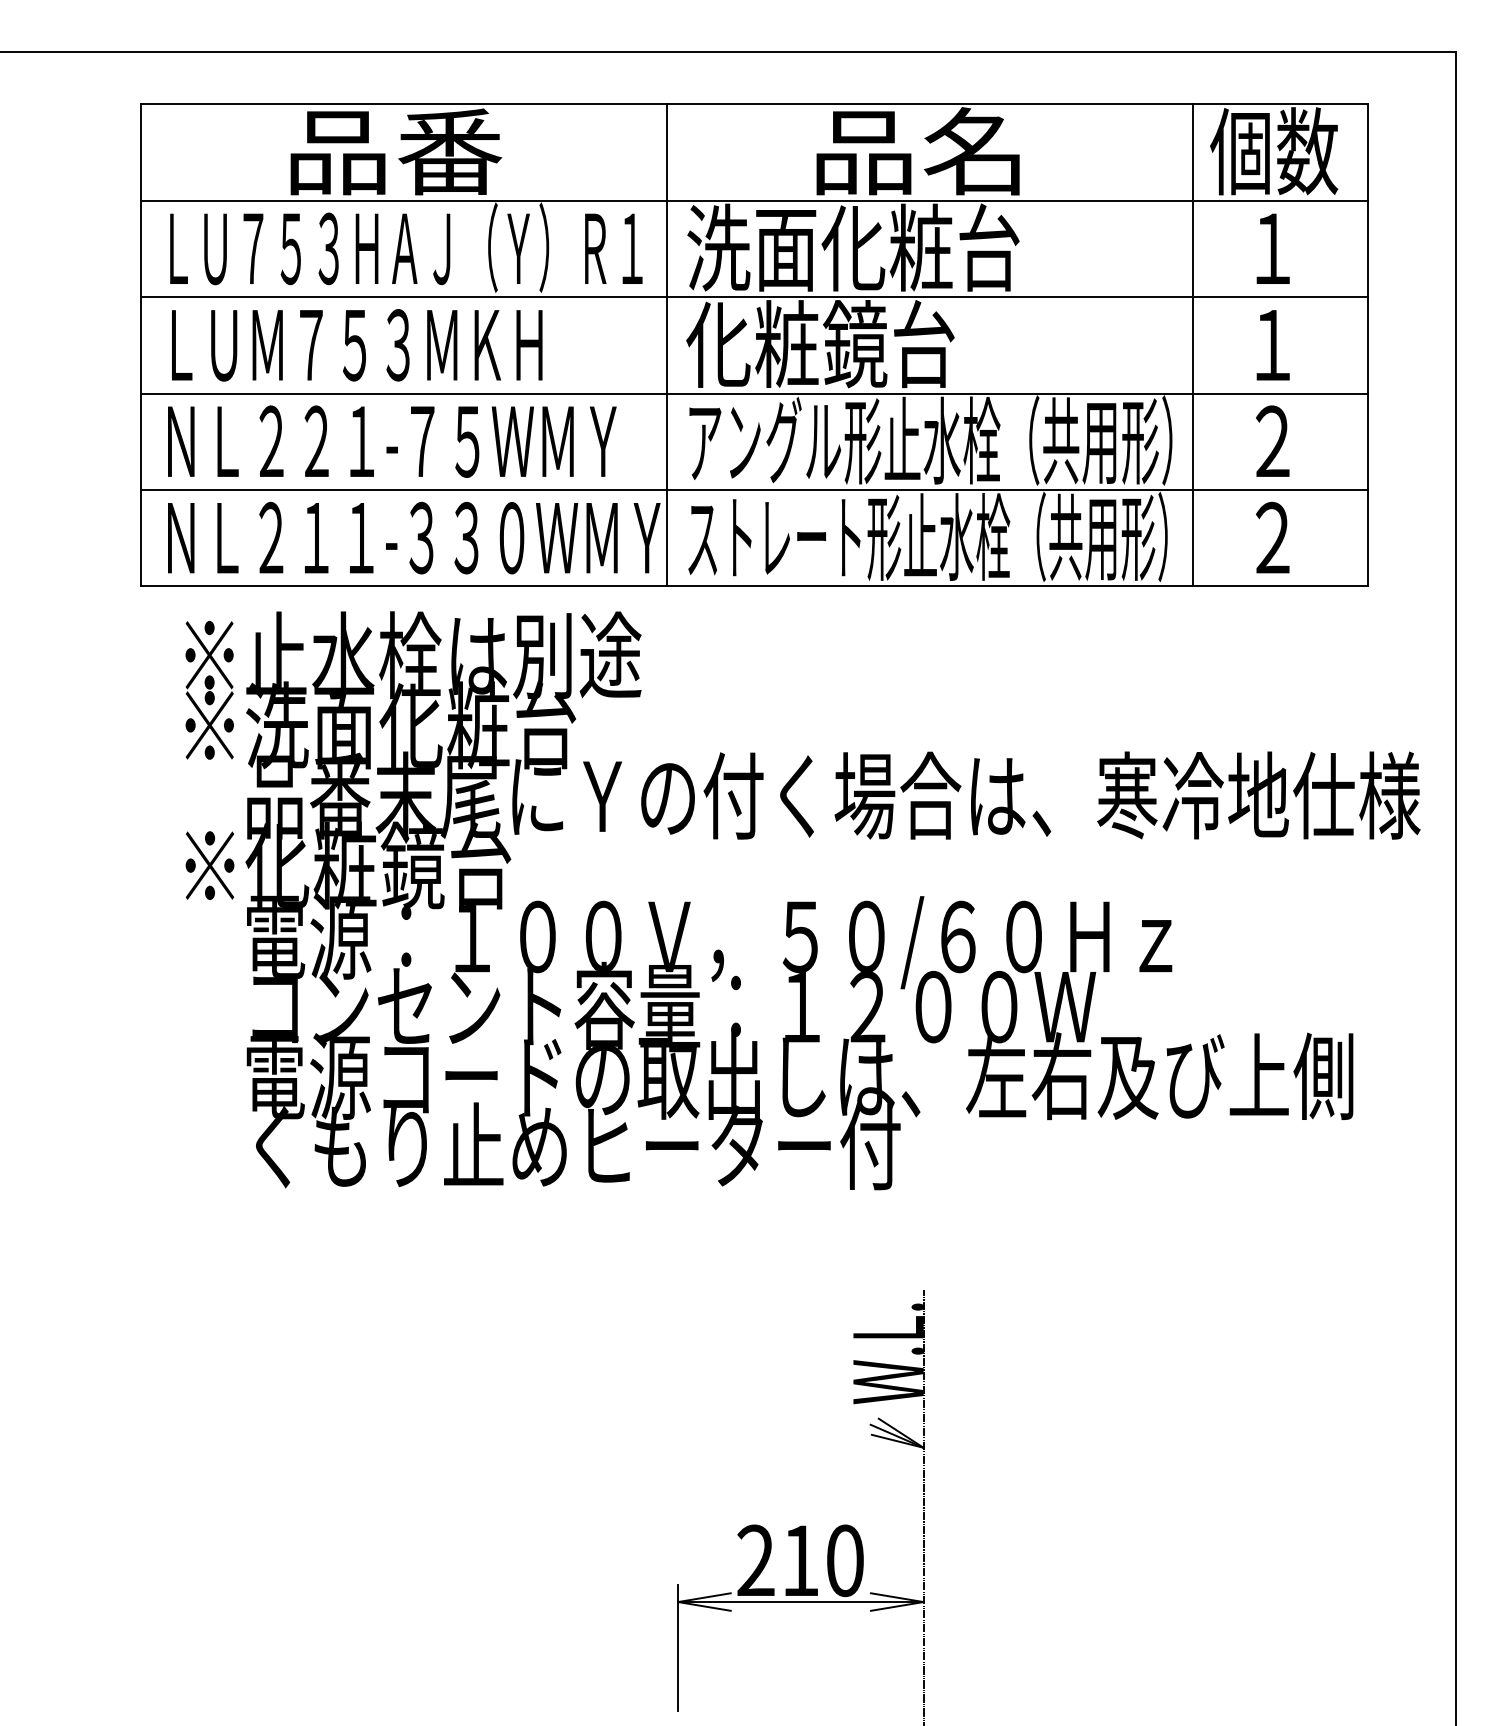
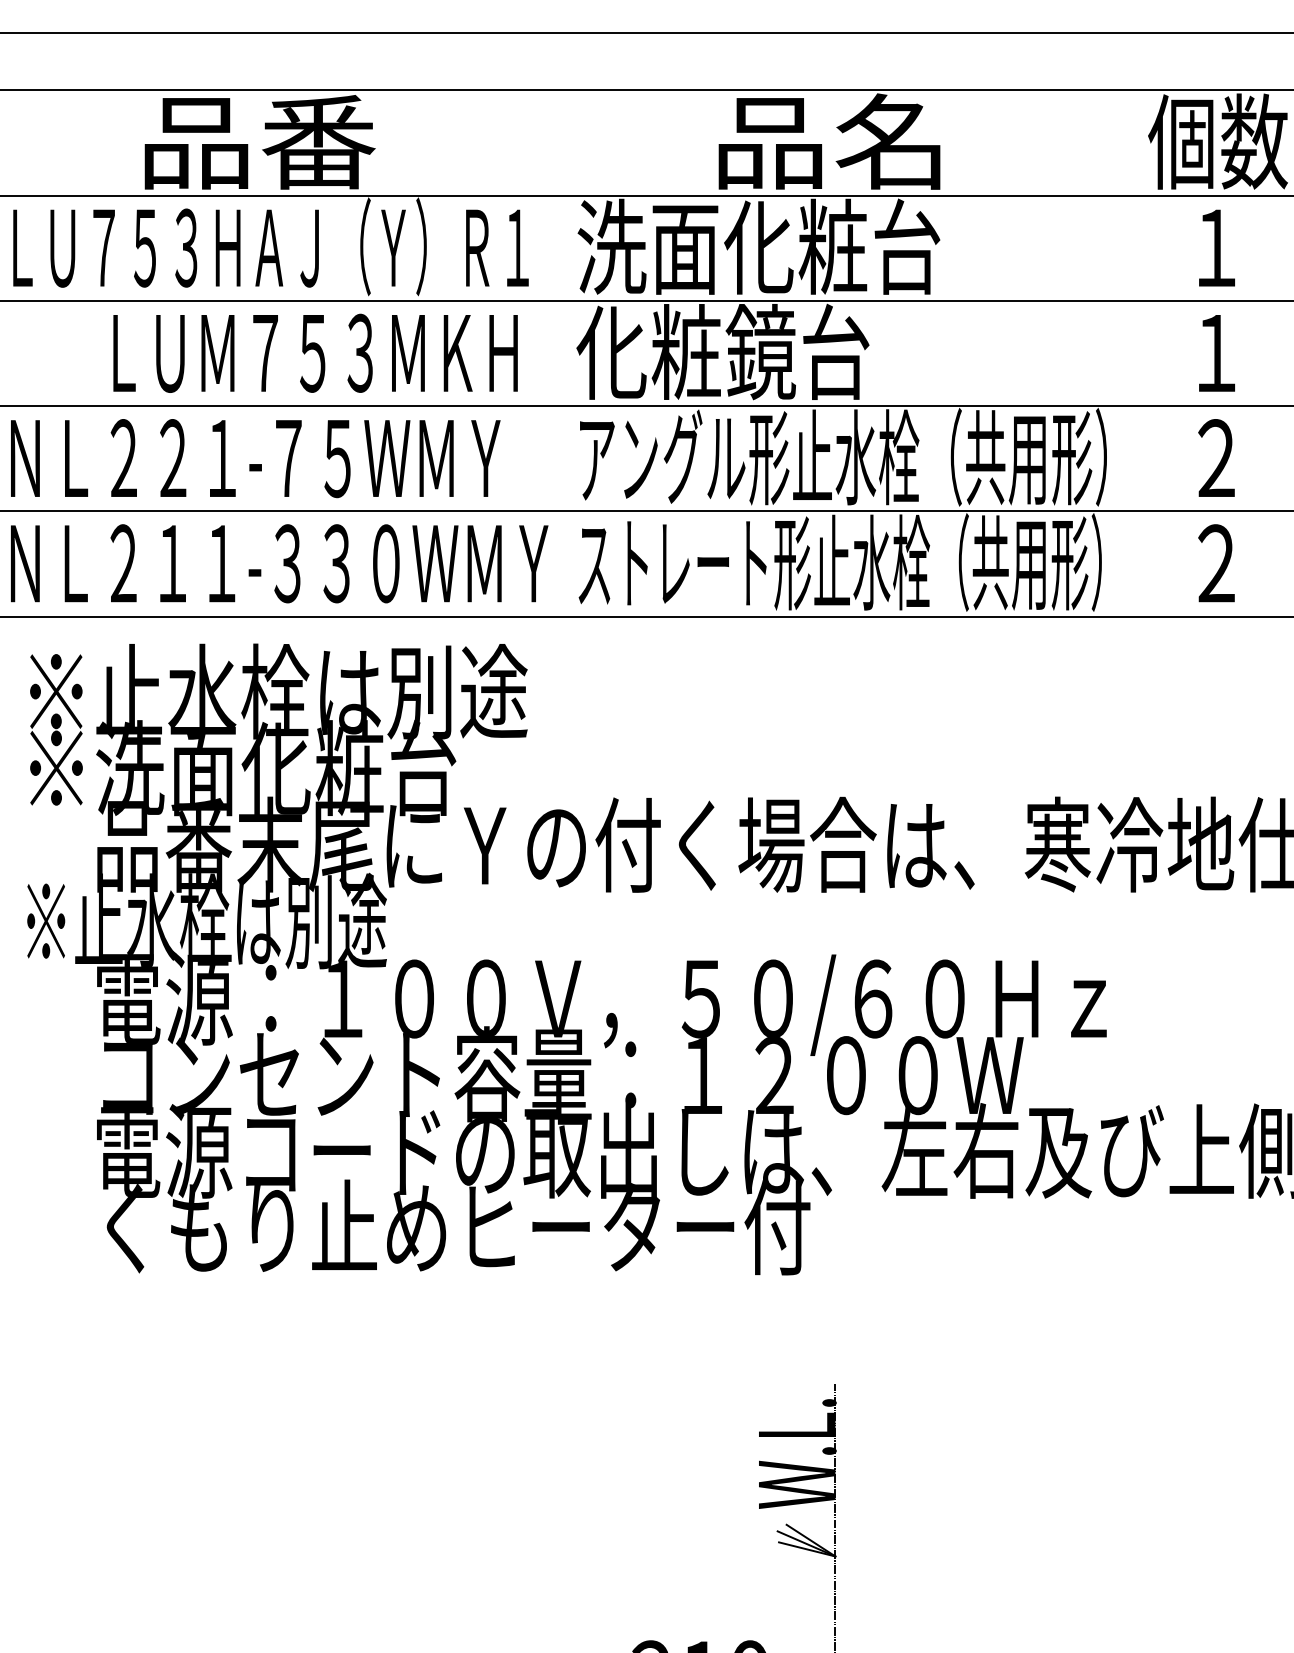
text: (357, 345) -> (315, 353), moved
line: (667, 345) -> (556, 353), removed
line: (1192, 345) -> (1128, 353), removed
text: (347, 865) -> (206, 921), ※化粧鏡台 -> ※止水栓は別途

